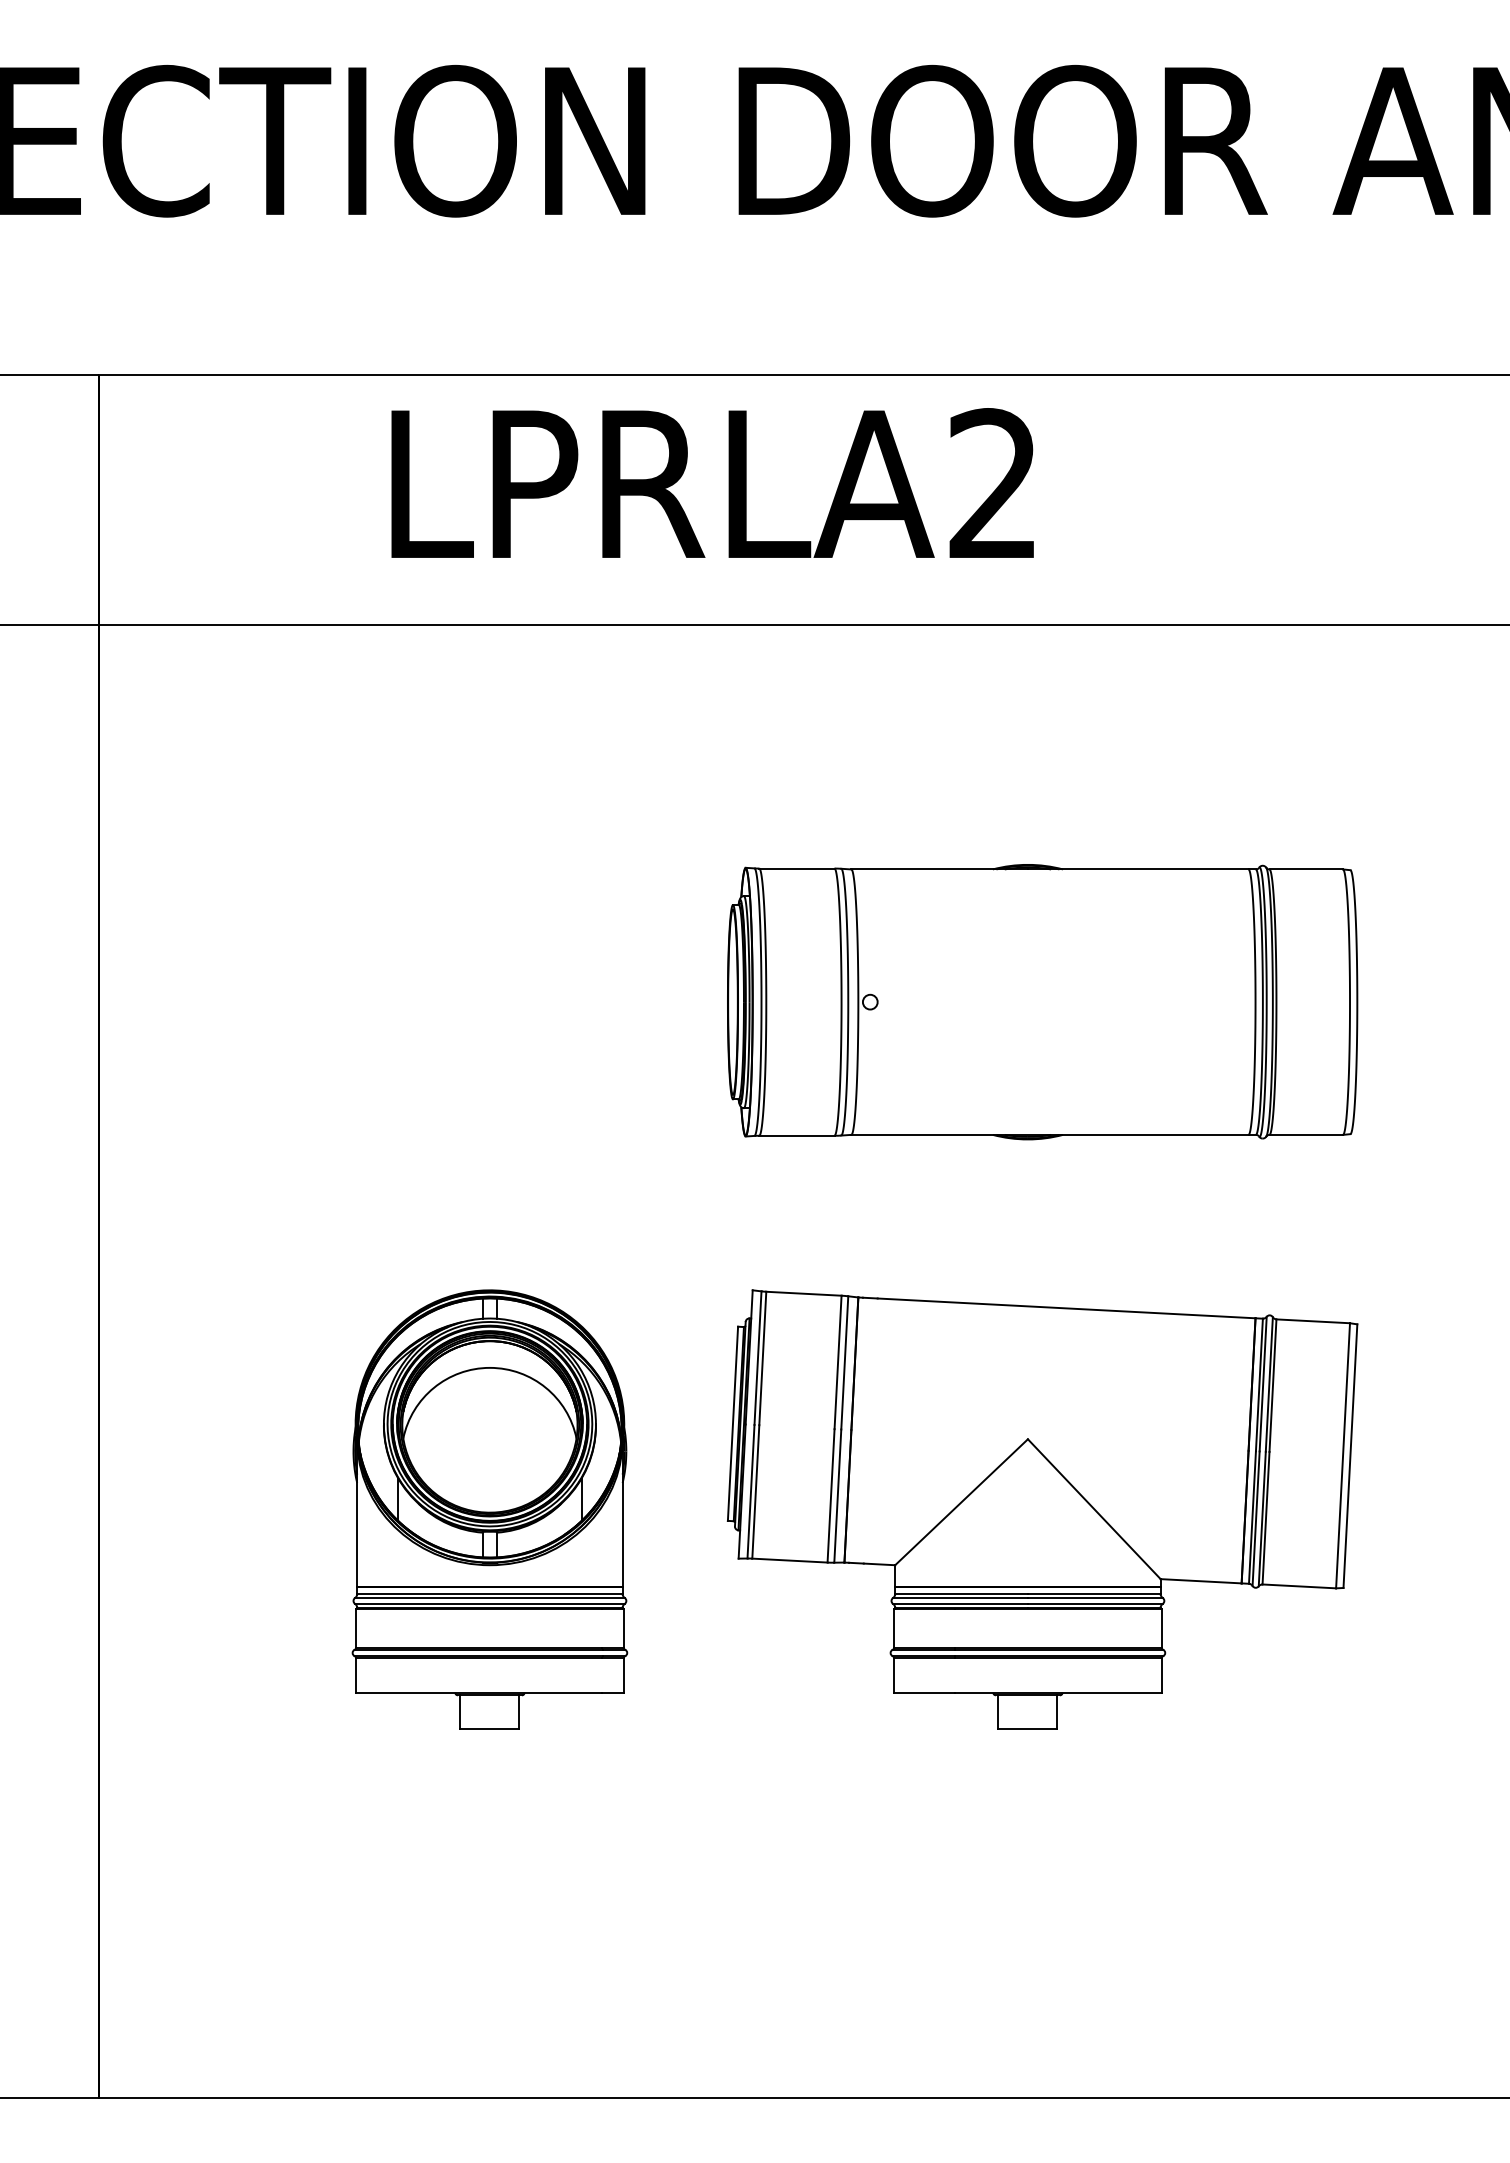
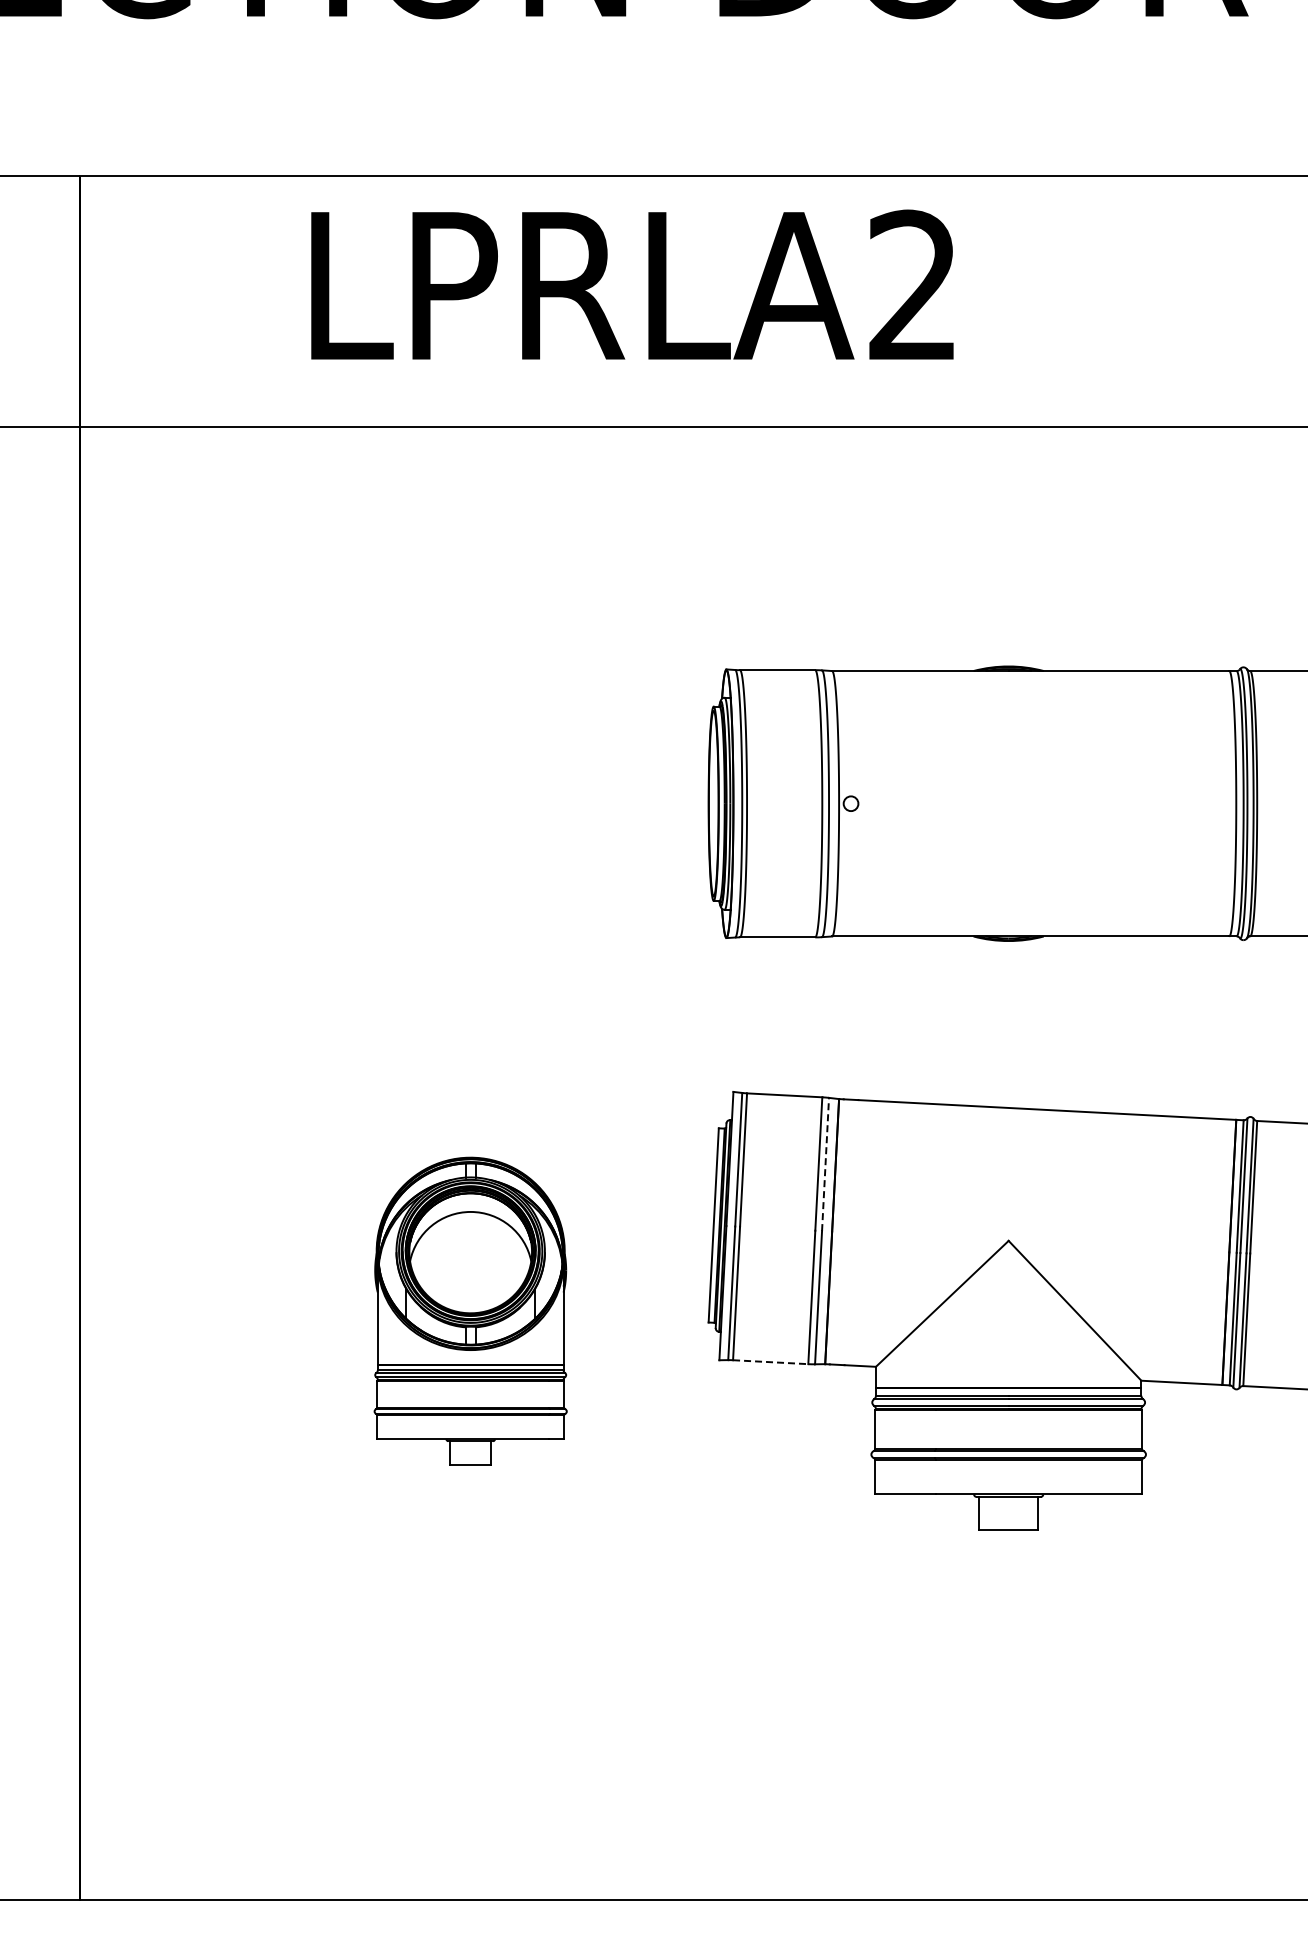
text: (712, 482) -> (632, 284), moved
line: (844, 1362) -> (825, 1164), solid -> dashed
part: (489, 1509) -> (470, 1311), size x0.7
line: (789, 1560) -> (770, 1362), solid -> dashed

